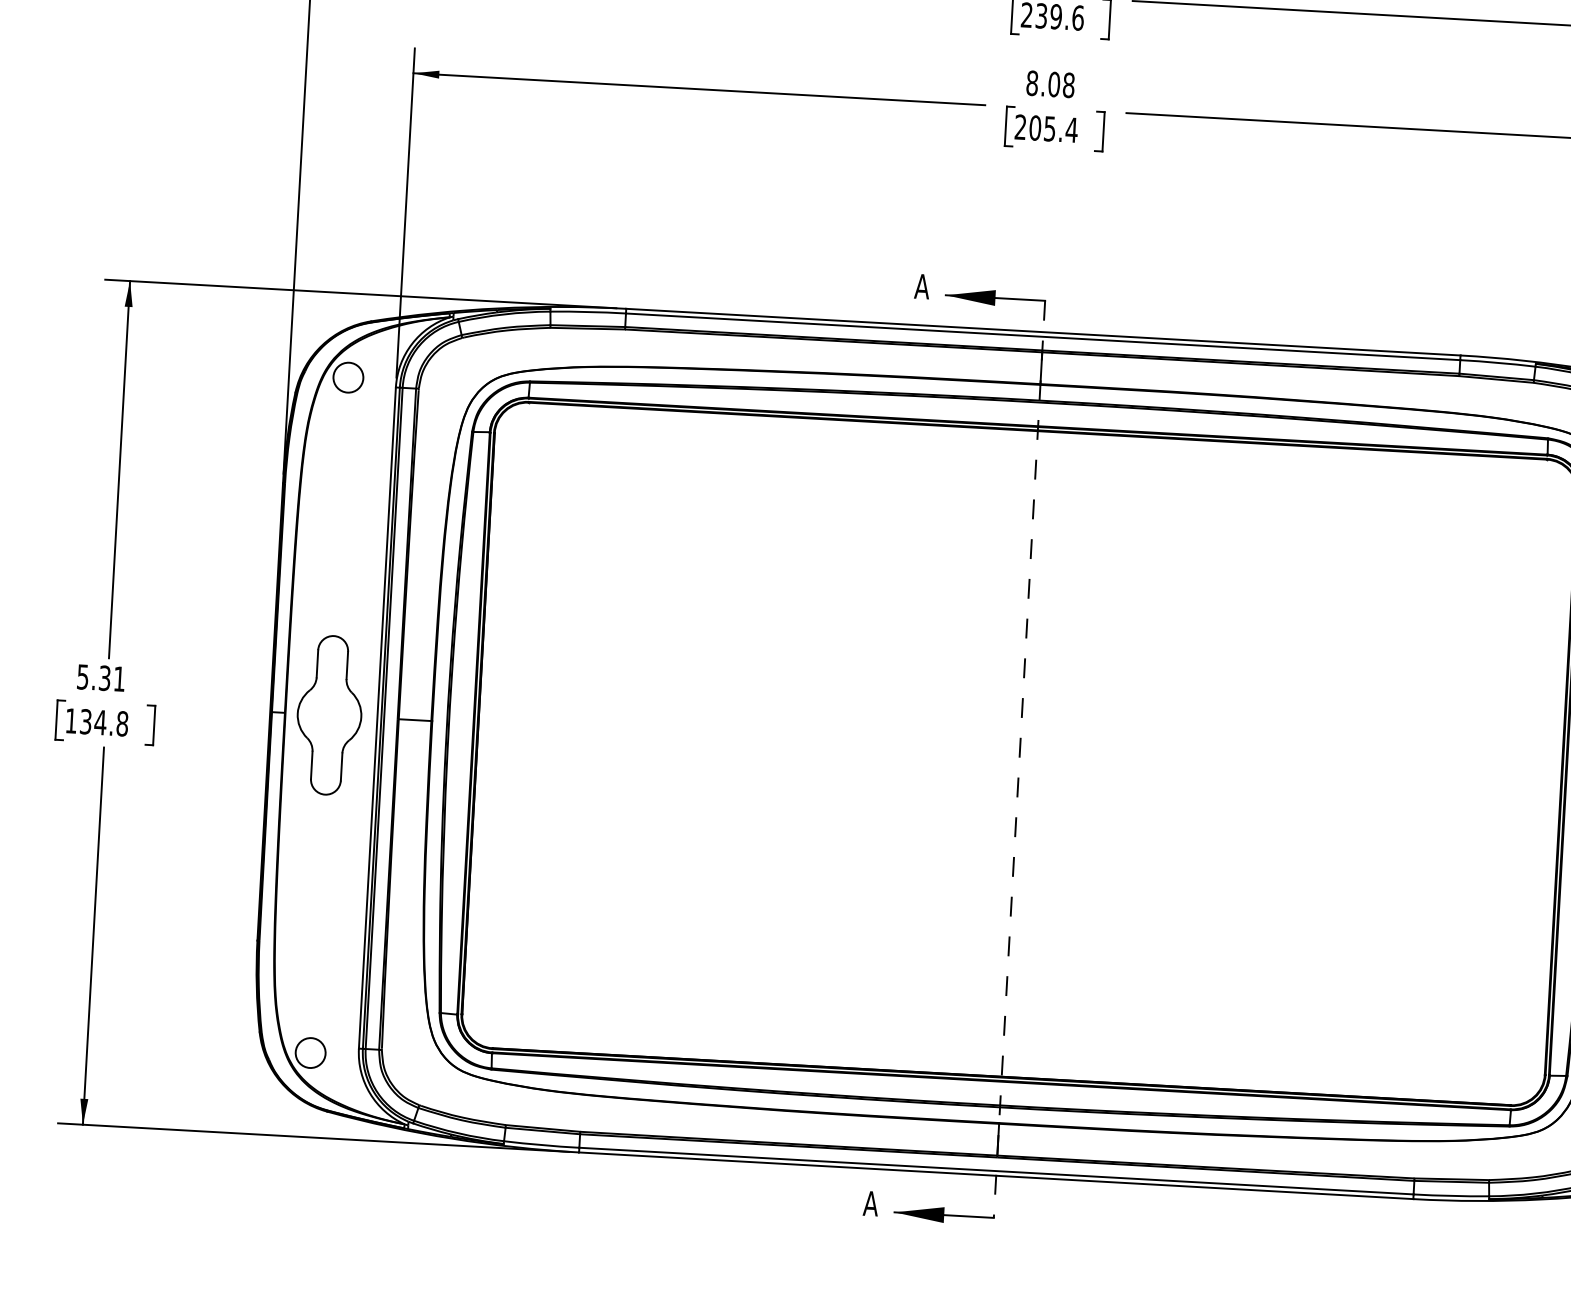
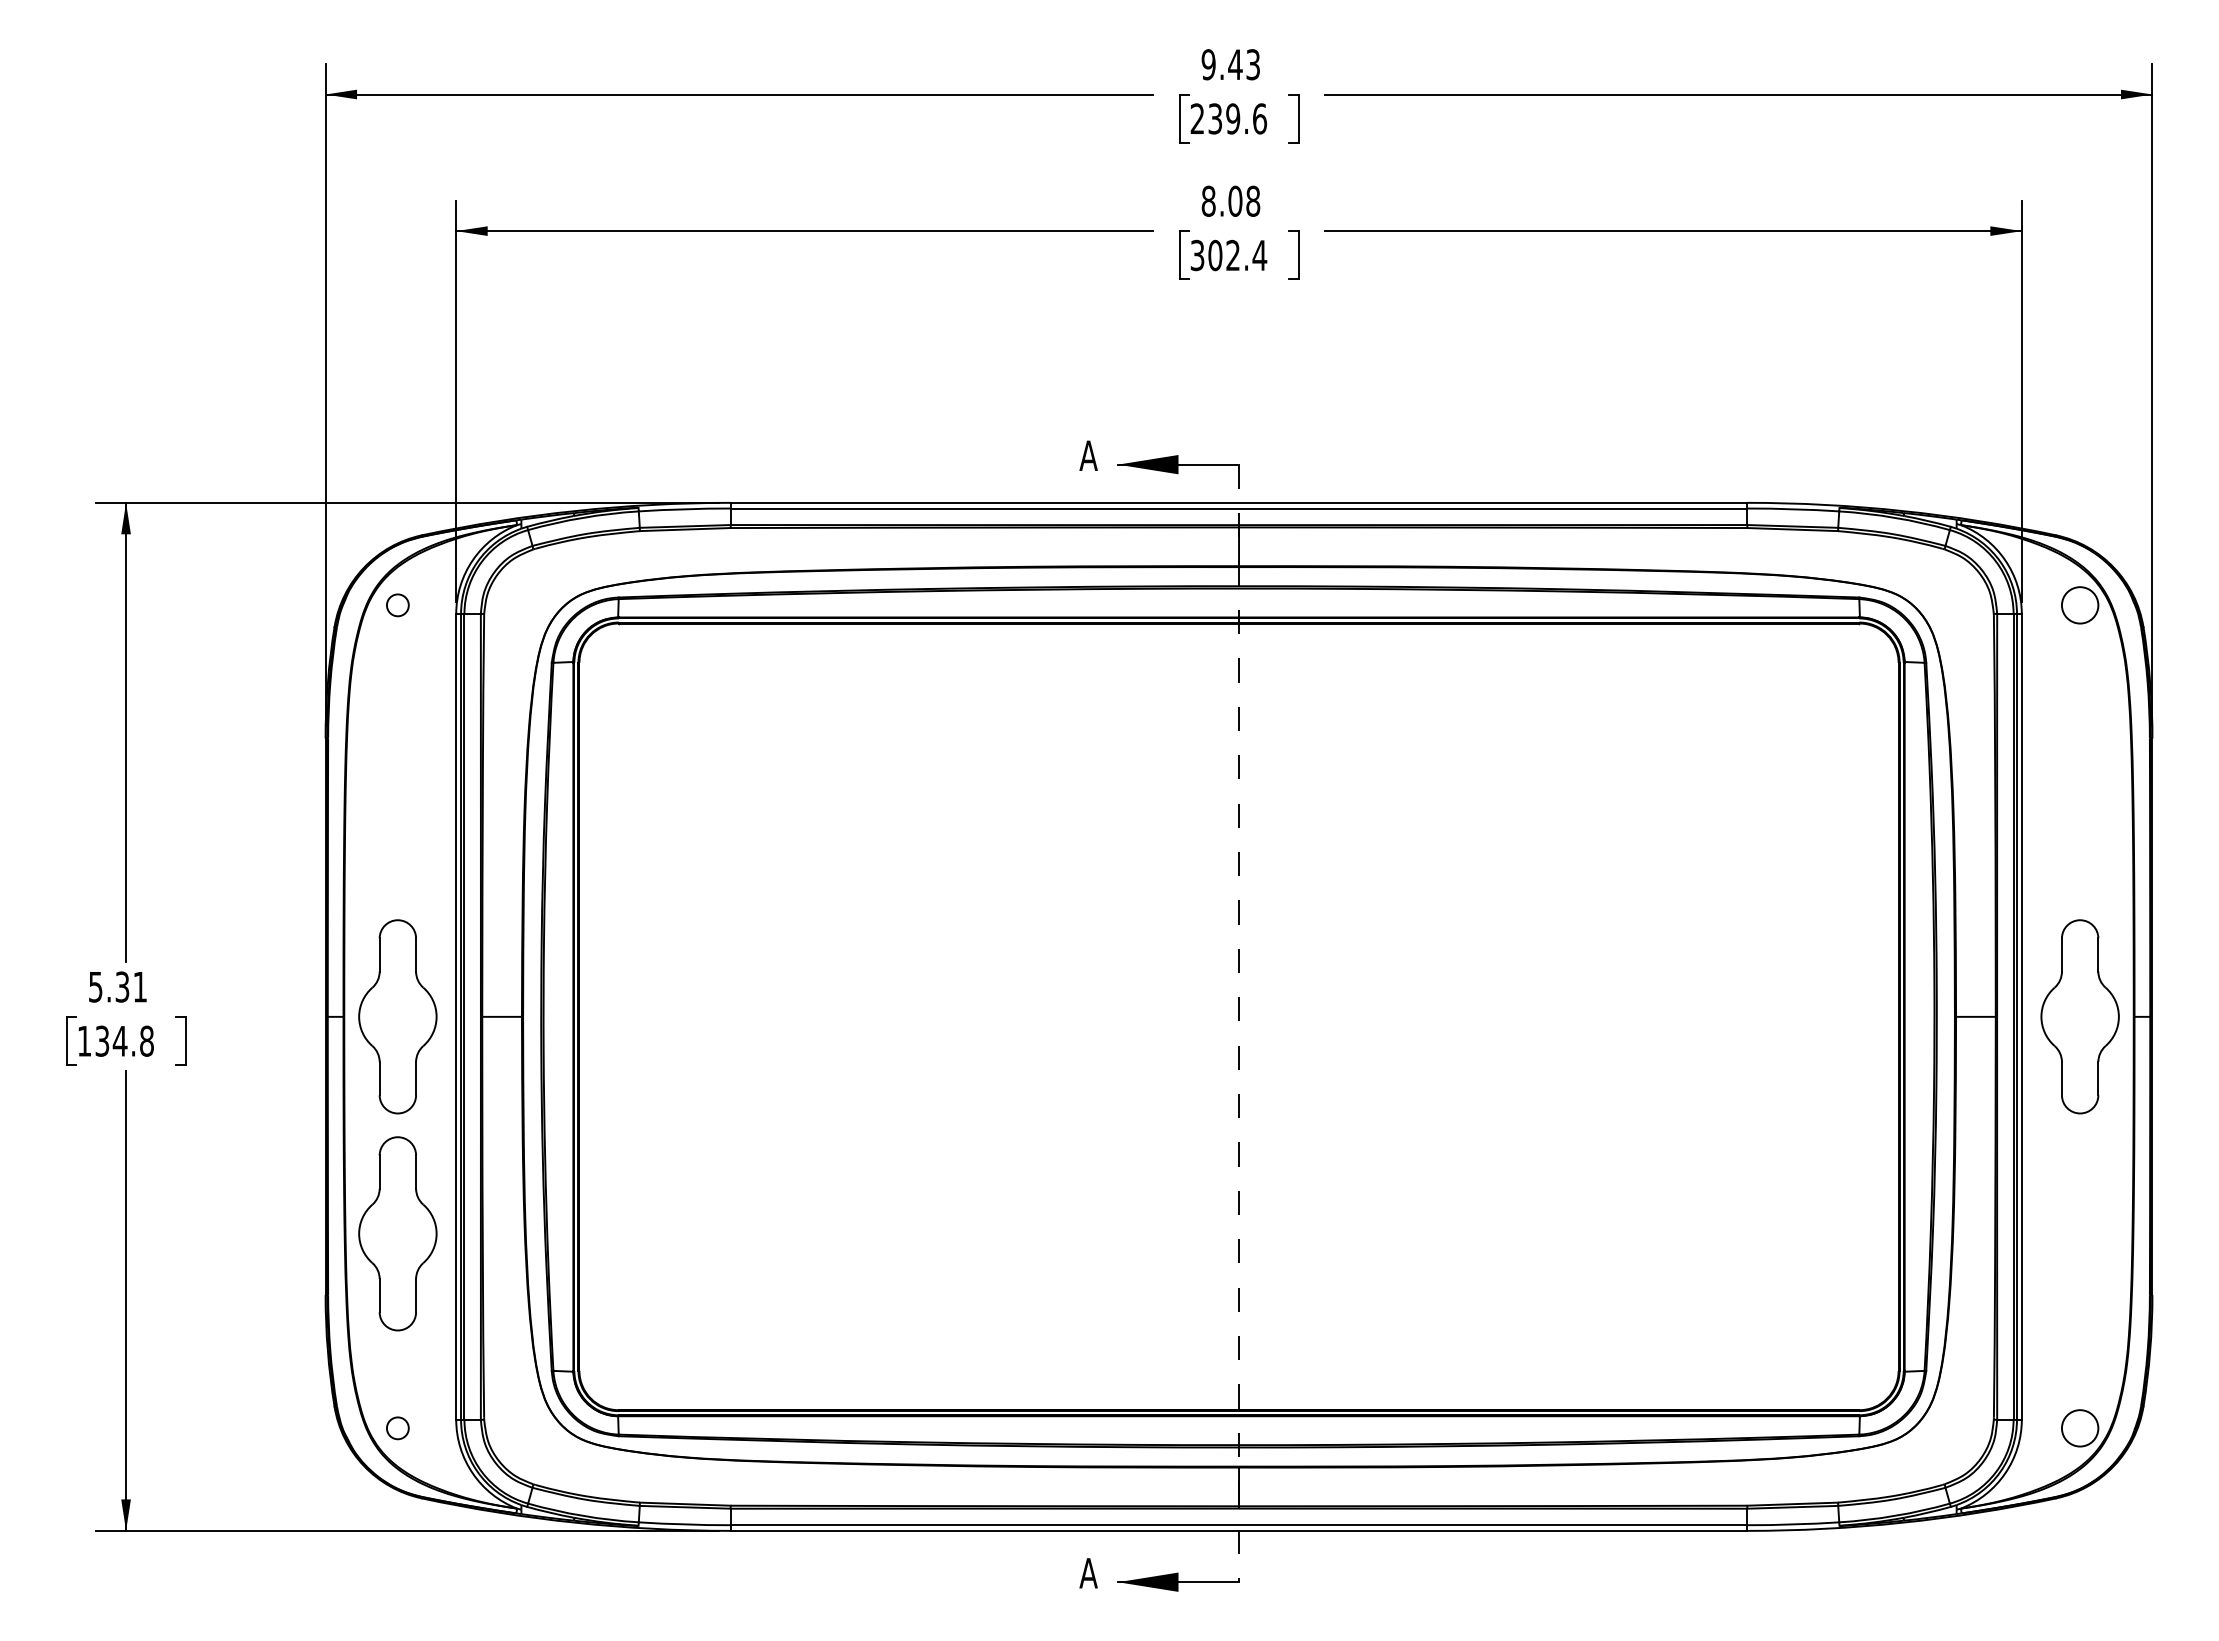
text: (1034, 128) -> (1214, 255), 205.4 -> 302.4
circle: (348, 377) -> (397, 605), size x0.6
part: (319, 893) -> (397, 1233), added
circle: (310, 1053) -> (397, 1428), size x0.6

